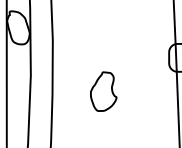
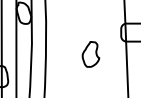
part: (102, 91) -> (90, 54), moved

